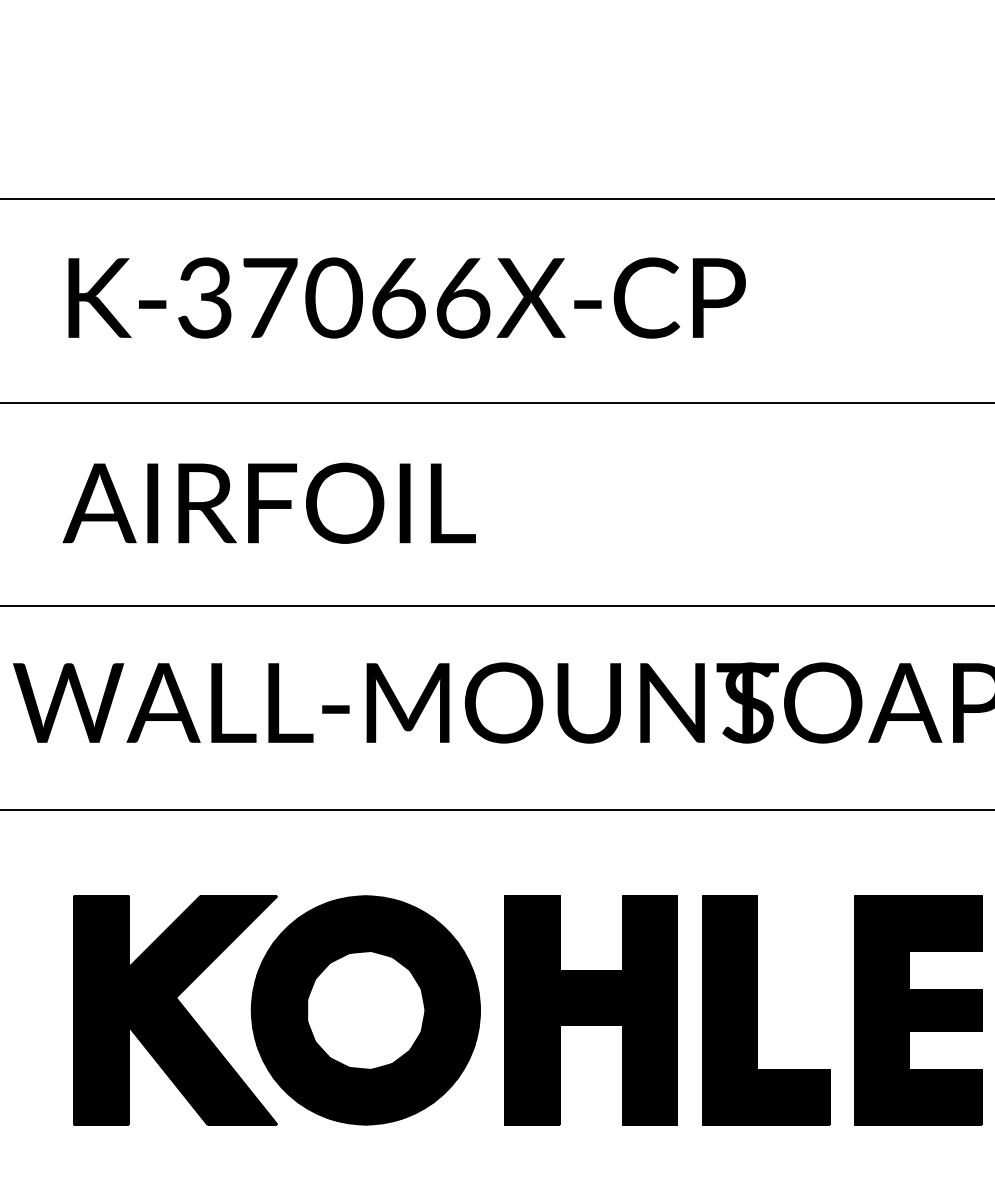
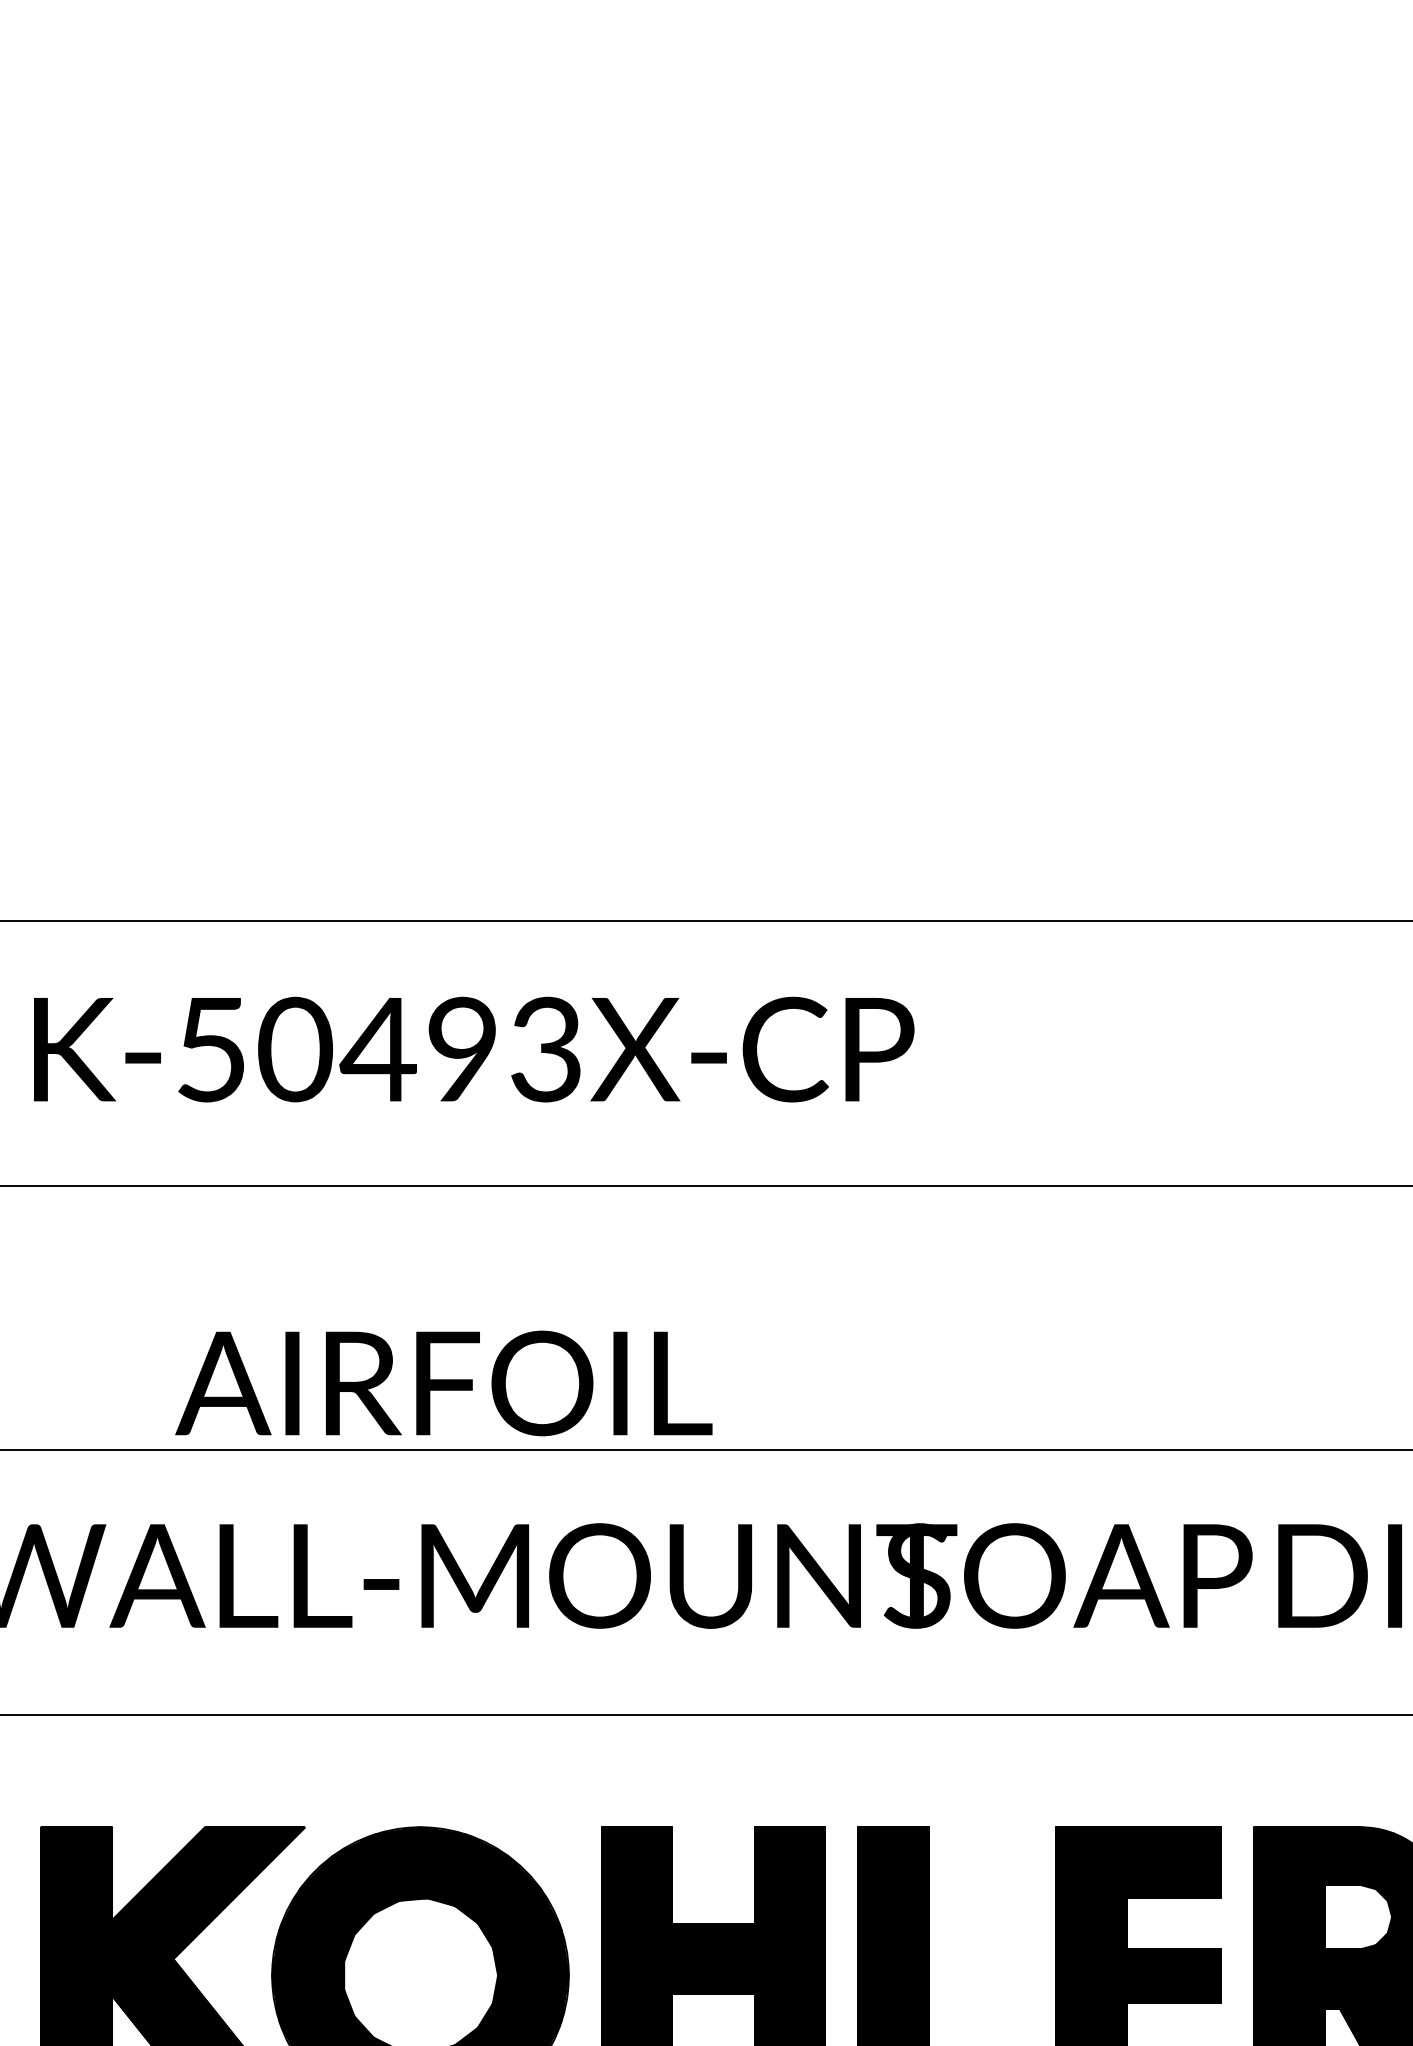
text: (334, 297) -> (379, 1049), K-37066X-CP -> K-50493X-CP
text: (268, 503) -> (443, 1383), moved

